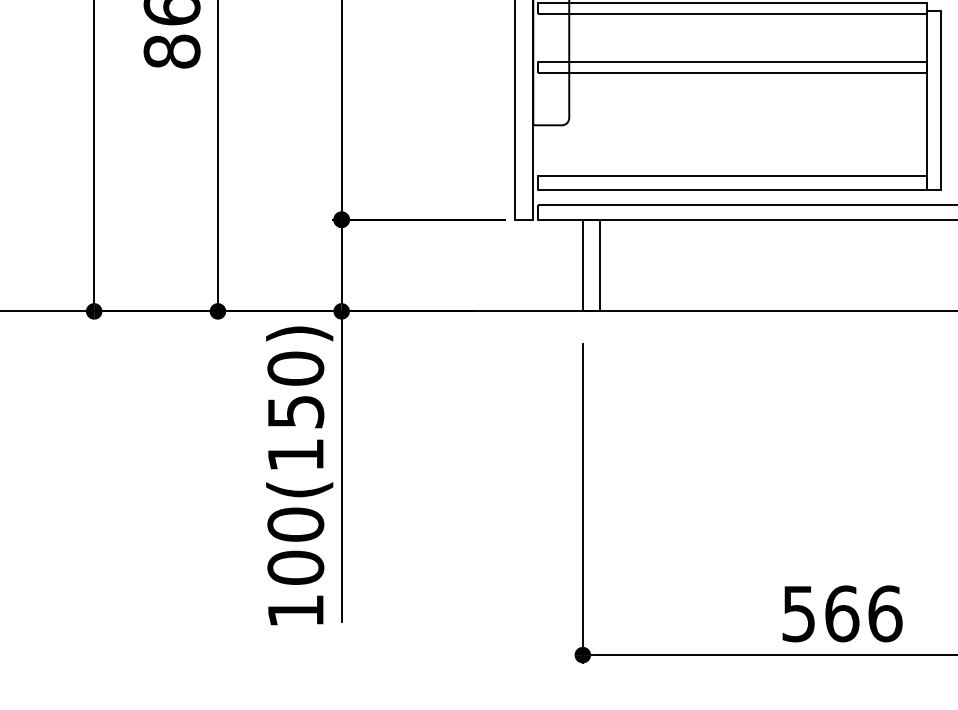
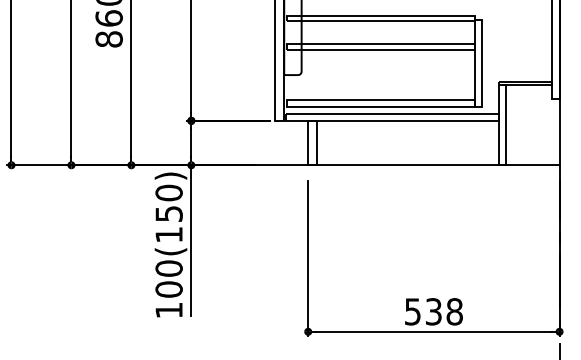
text: (864, 613) -> (444, 311), 566 -> 538

